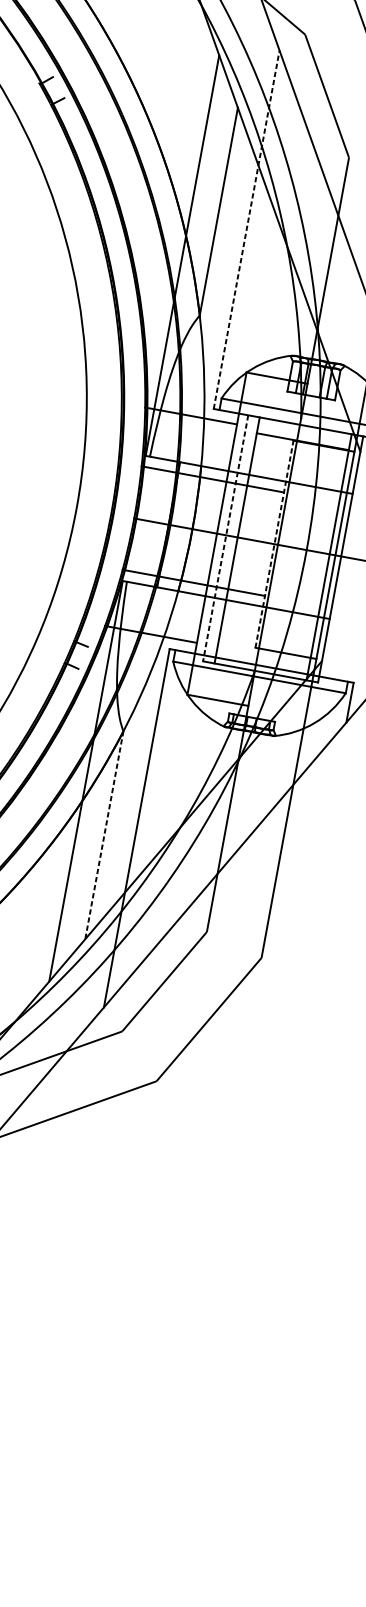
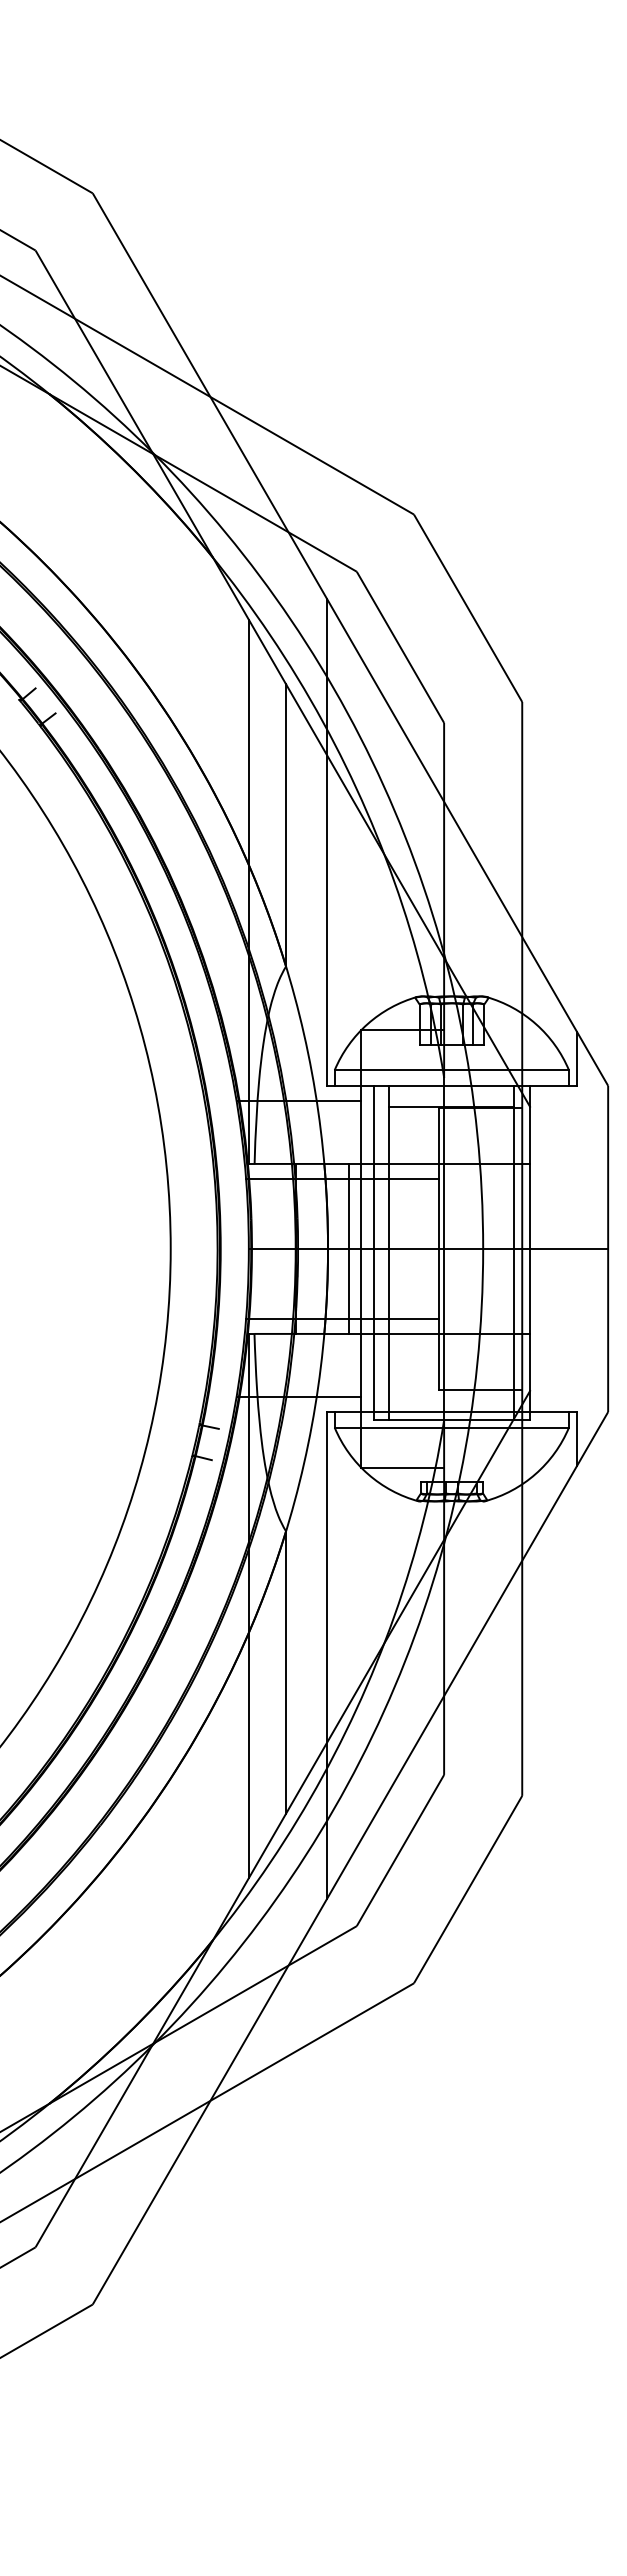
line: (246, 229) -> (326, 841), dashed -> solid
line: (207, 531) -> (348, 1248), added
line: (225, 538) -> (373, 1253), dashed -> solid
line: (274, 543) -> (439, 1248), dashed -> solid
line: (104, 835) -> (286, 1672), dashed -> solid

